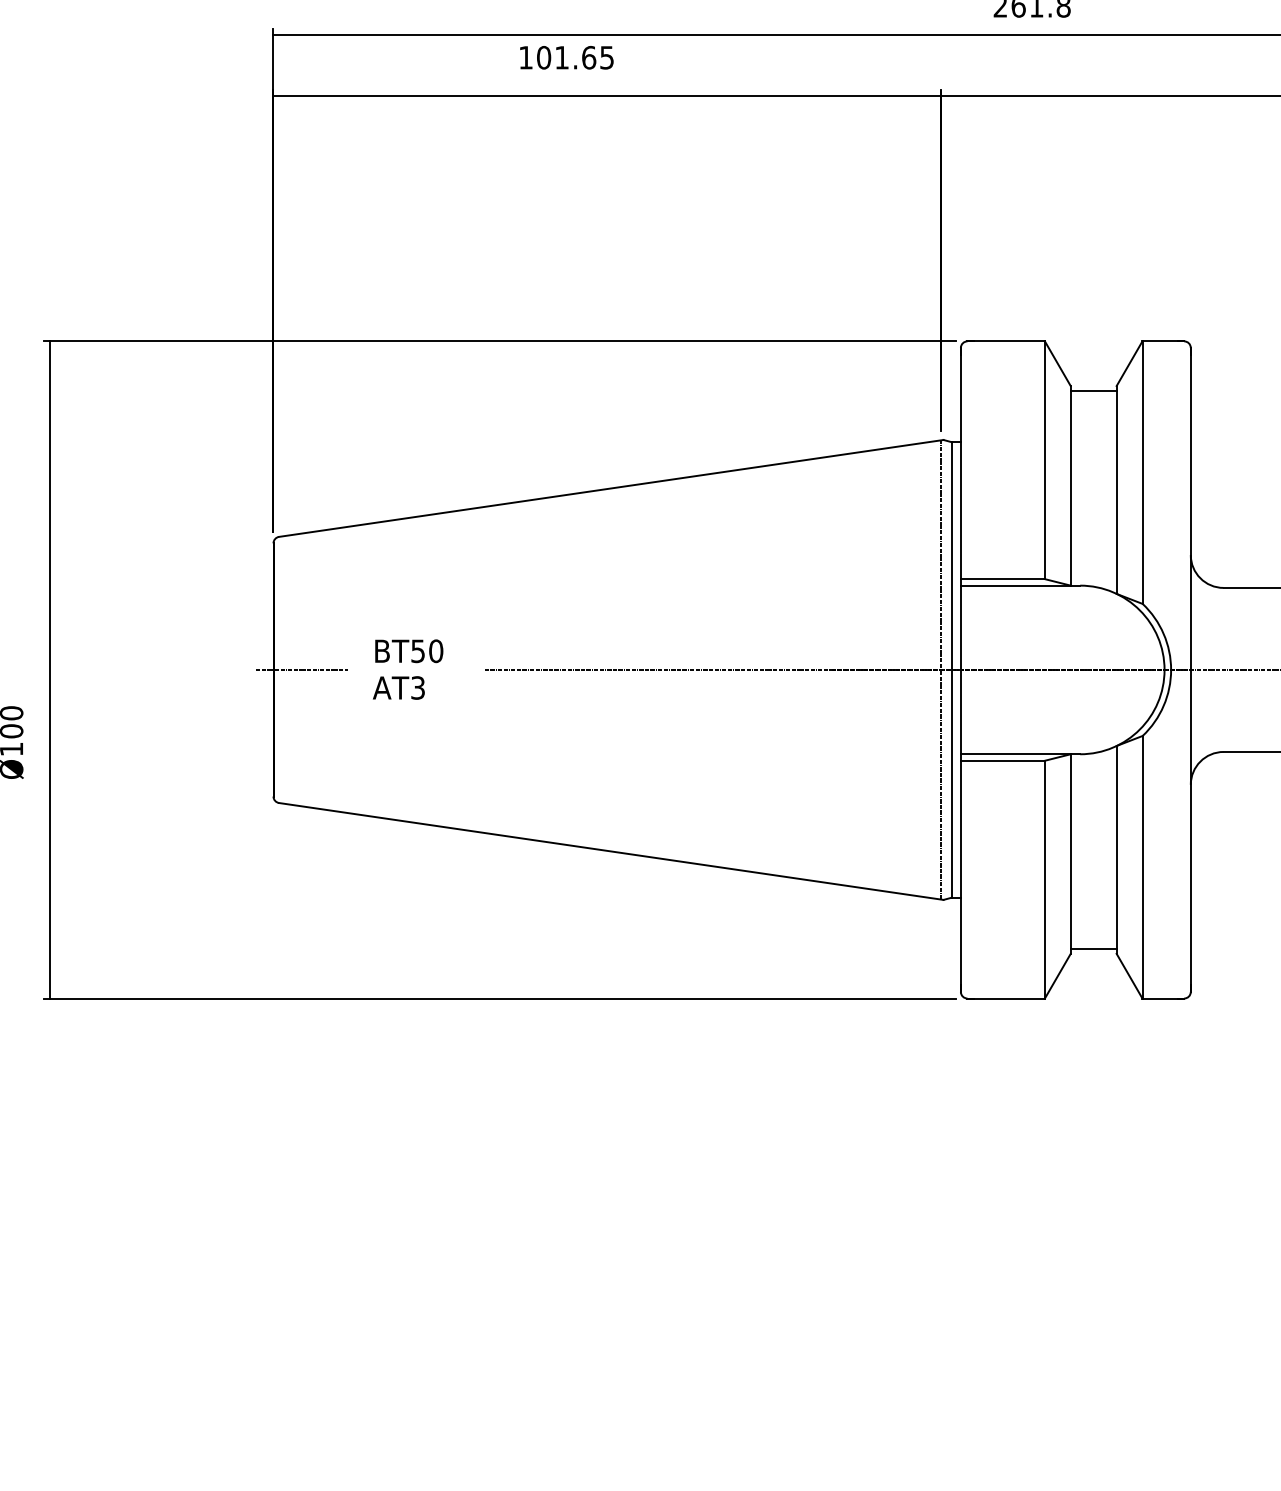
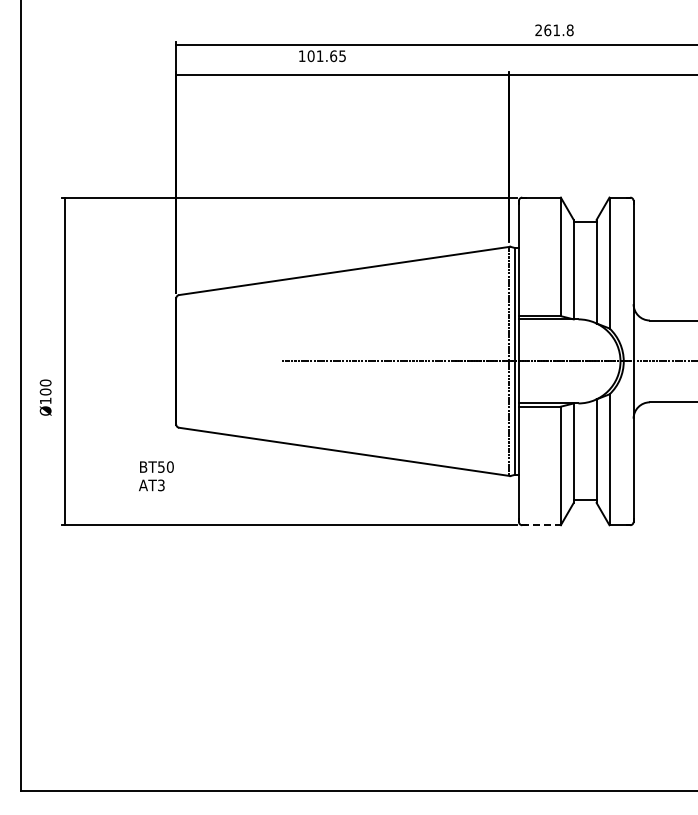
line: (302, 670) -> (190, 361), removed
text: (408, 670) -> (156, 476), moved
line: (1008, 999) -> (542, 525), solid -> dashed

